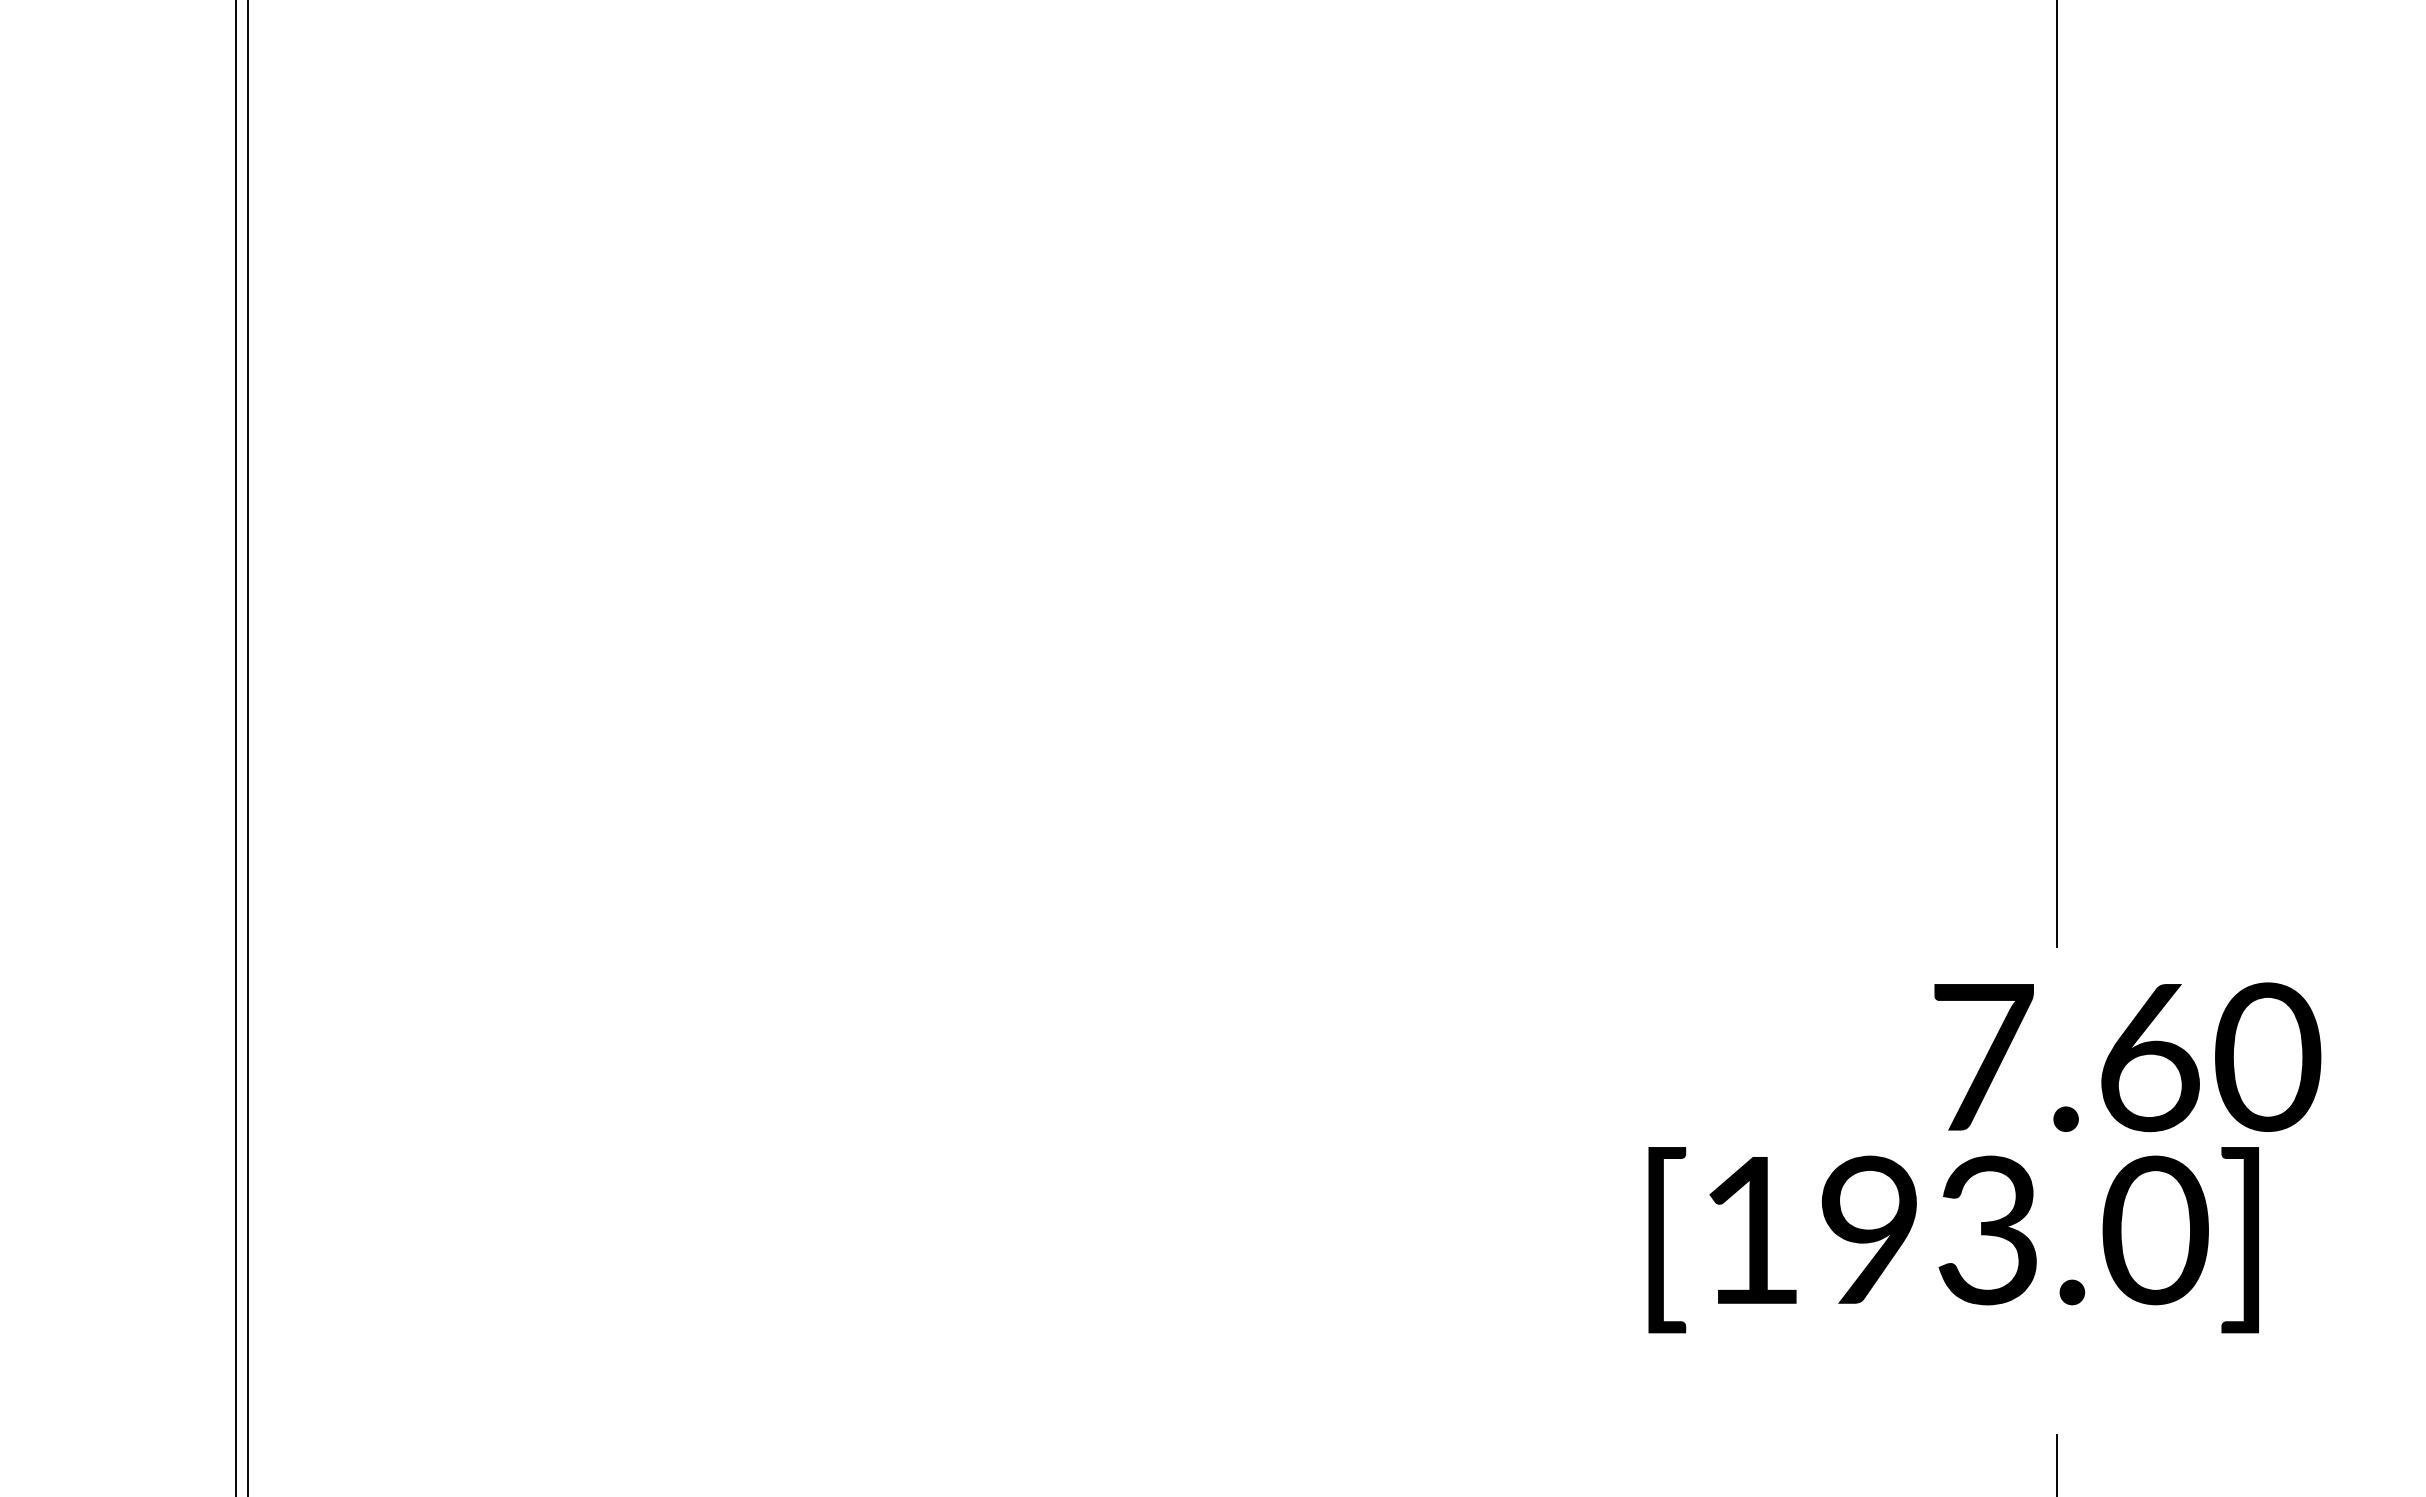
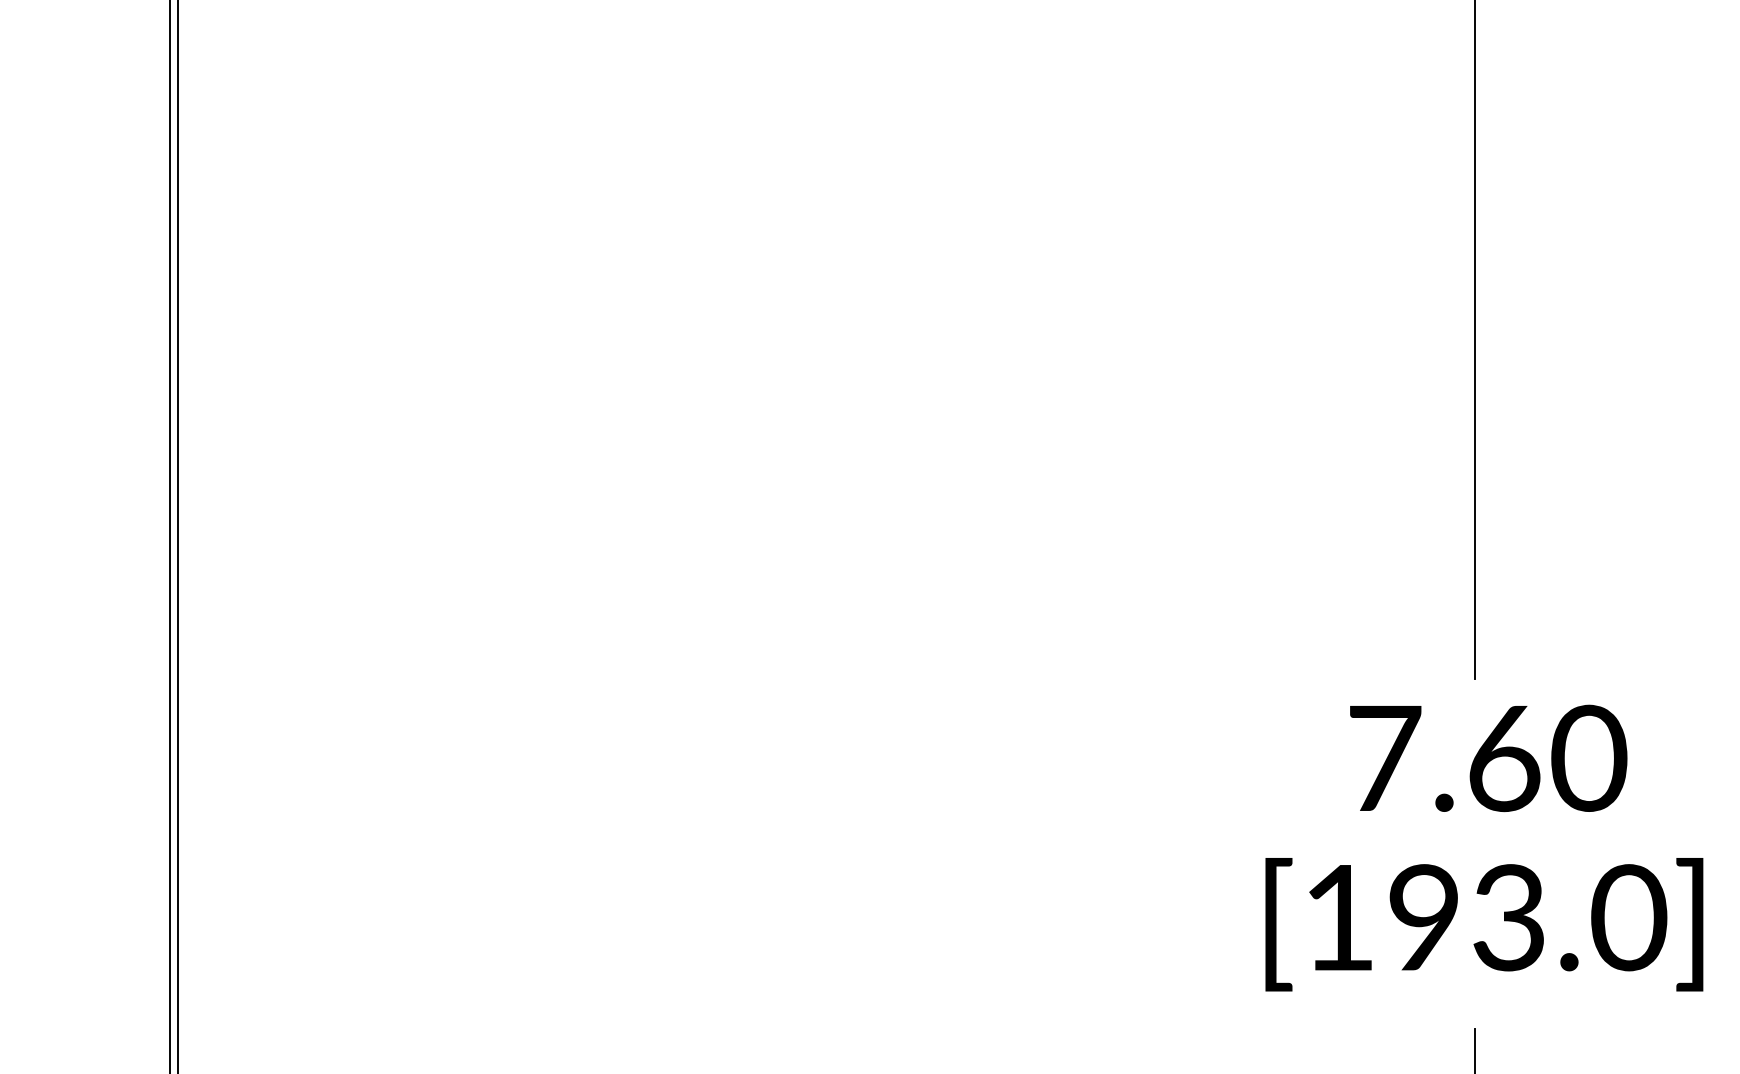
text: (2127, 1057) -> (1488, 758), moved
text: (1953, 1240) -> (1484, 924), moved

